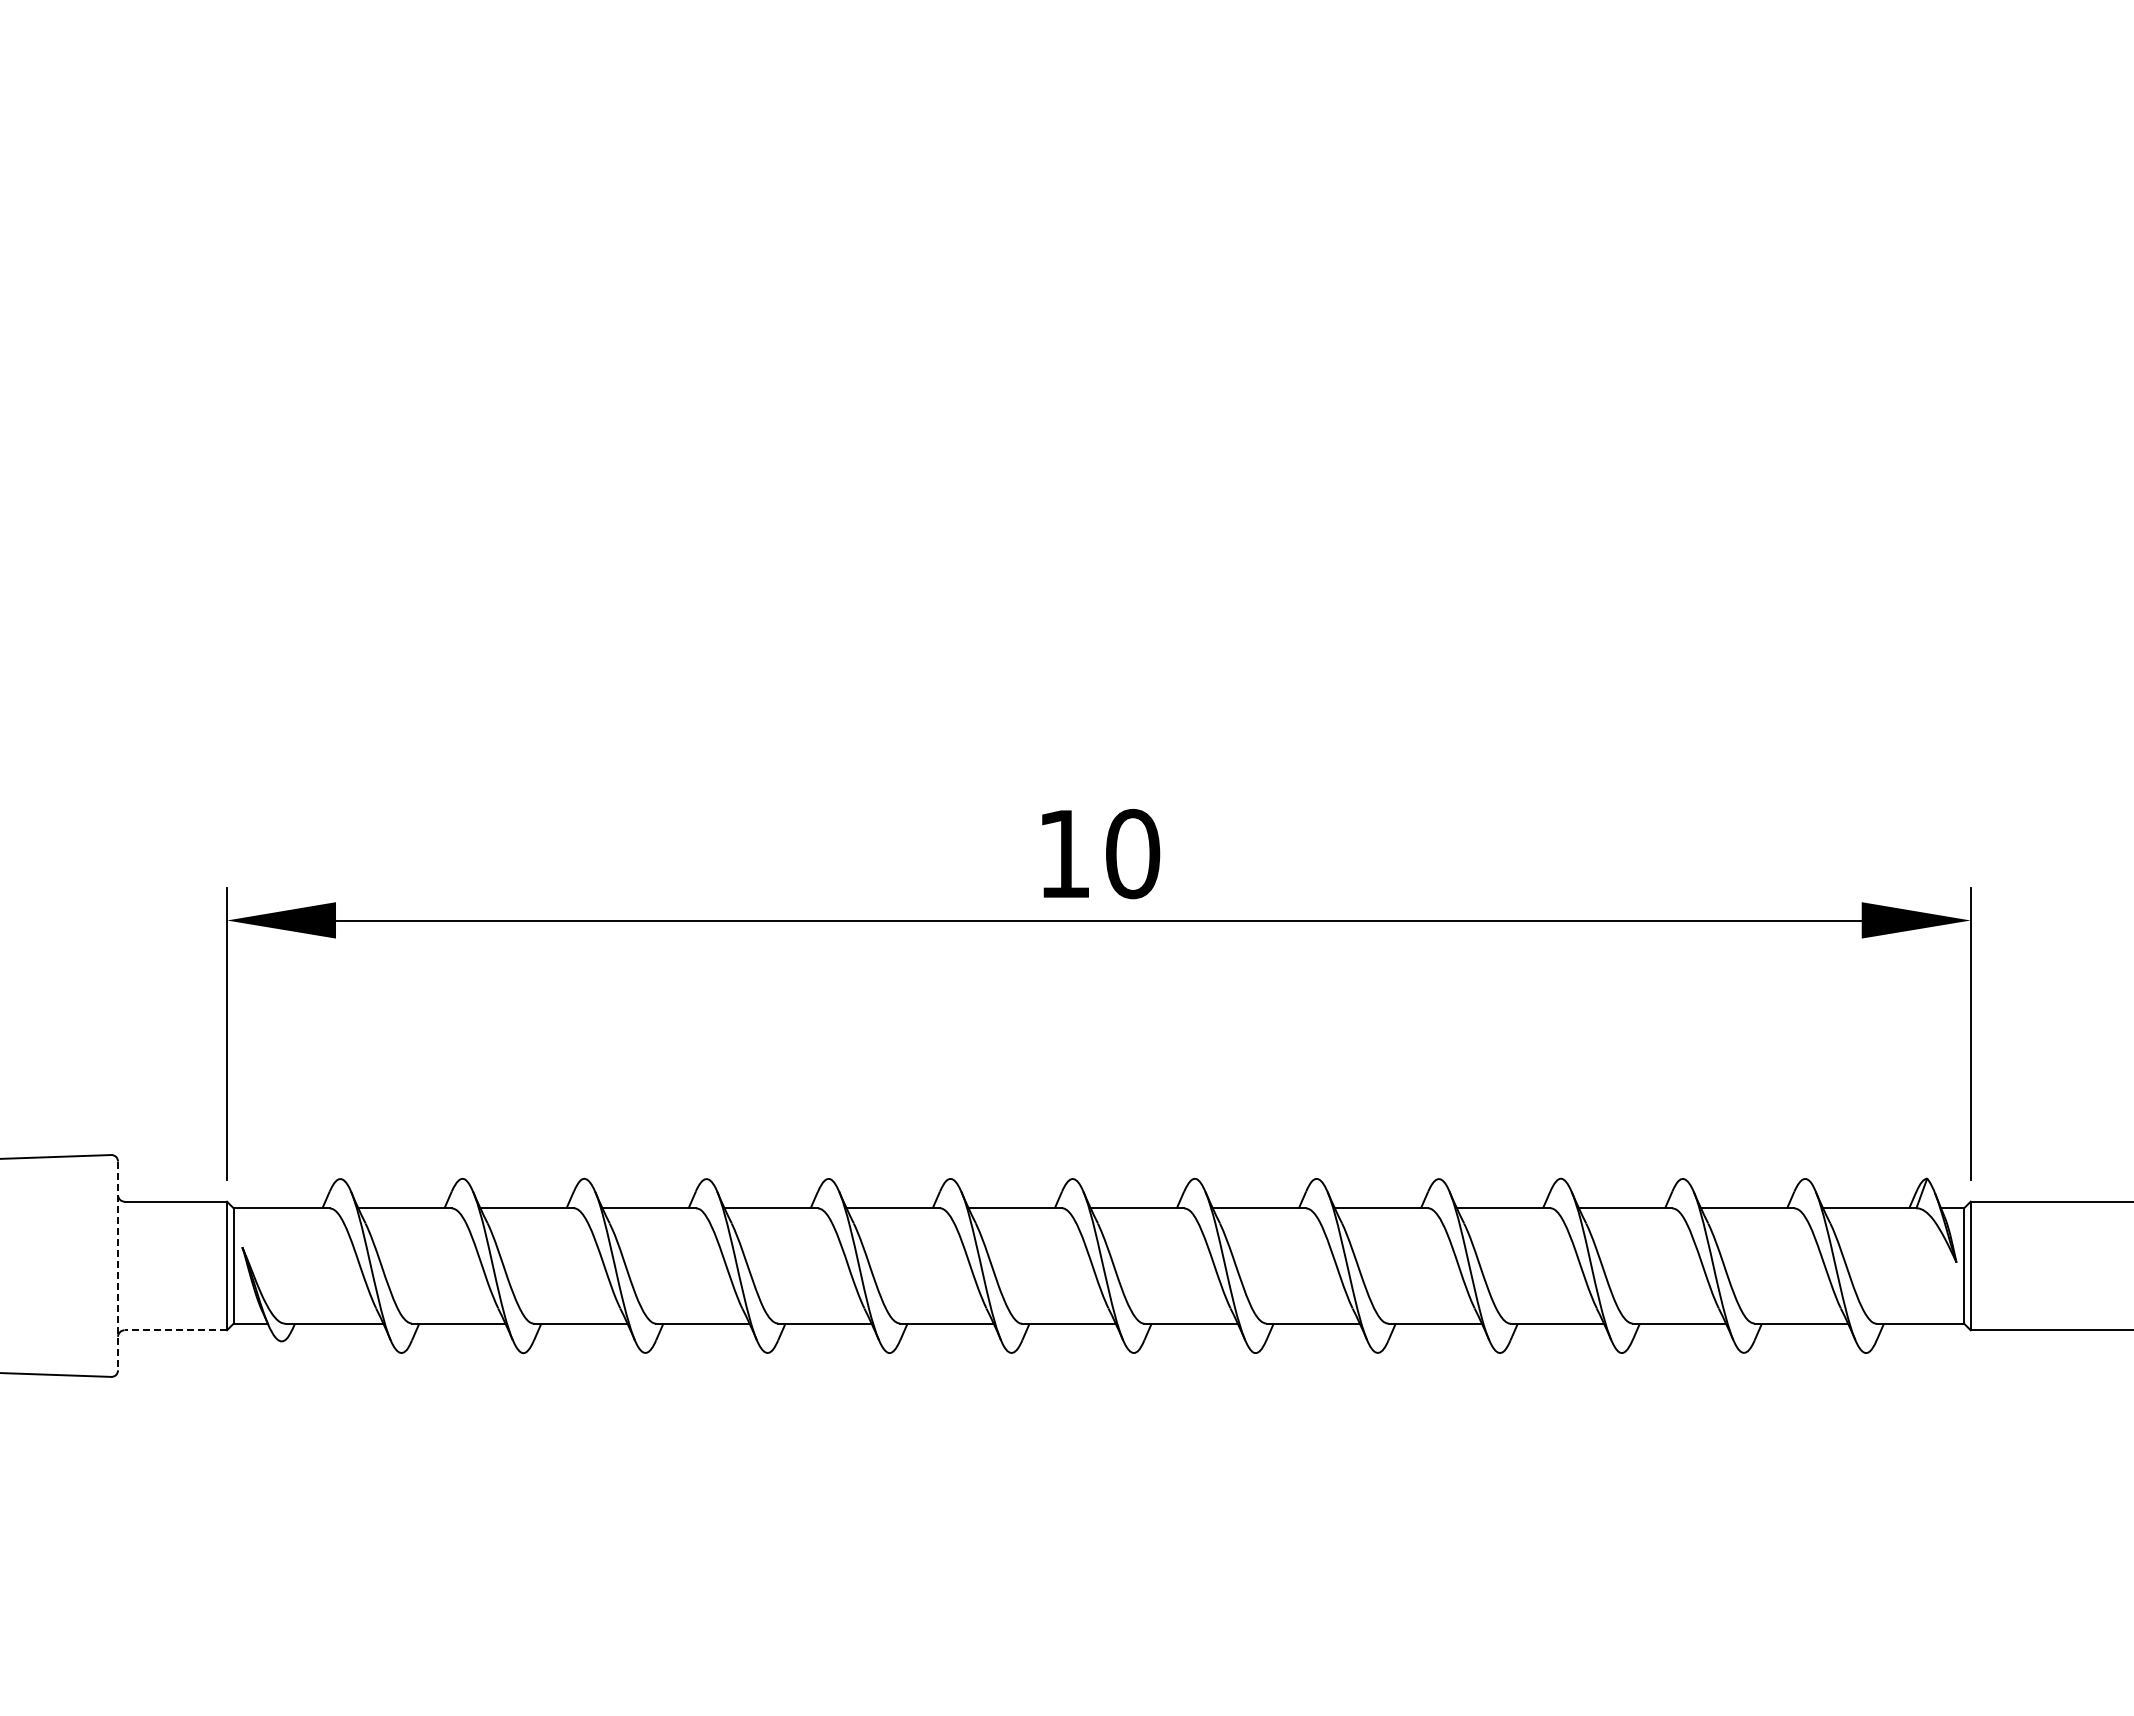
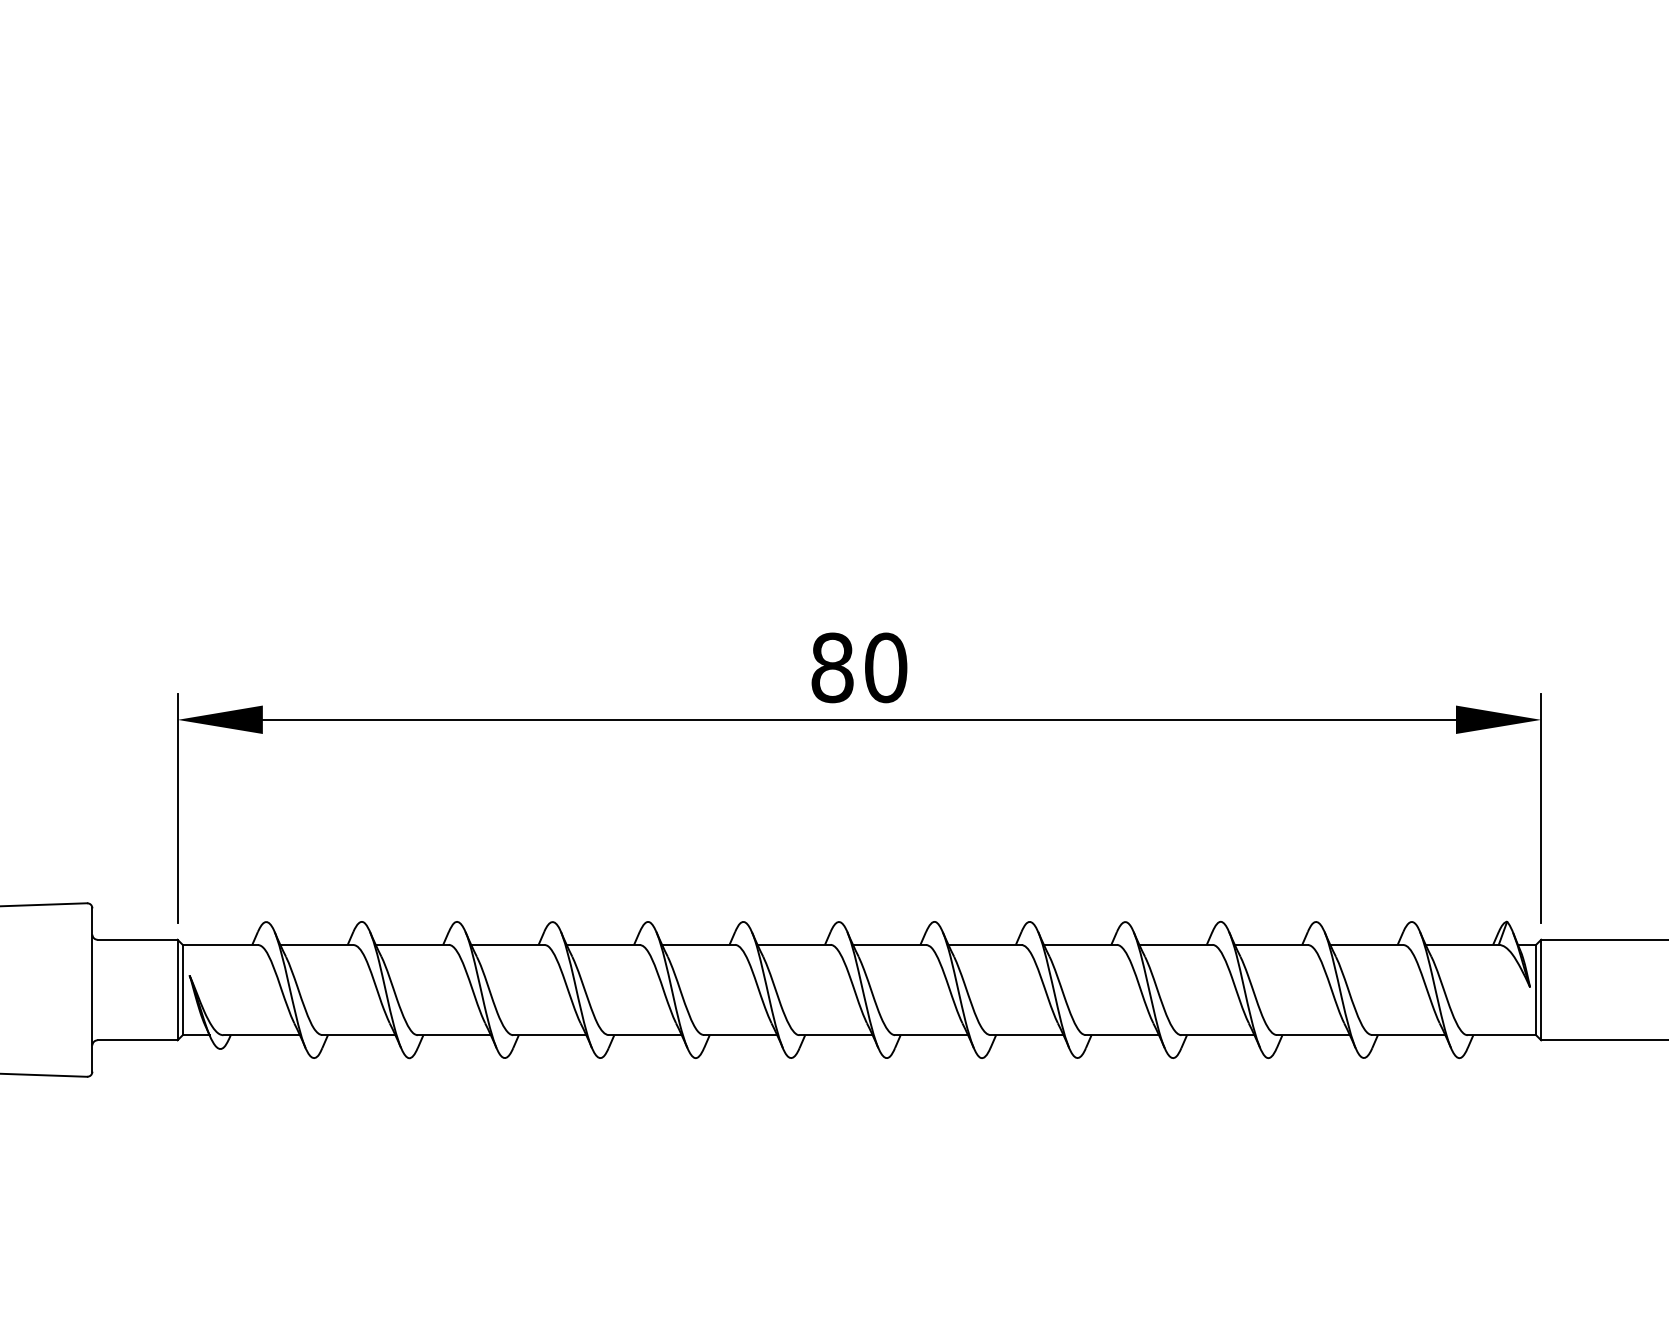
text: (1064, 853) -> (832, 667), 10 -> 80
line: (118, 1266) -> (92, 990), dashed -> solid
line: (175, 1330) -> (137, 1040), dashed -> solid

